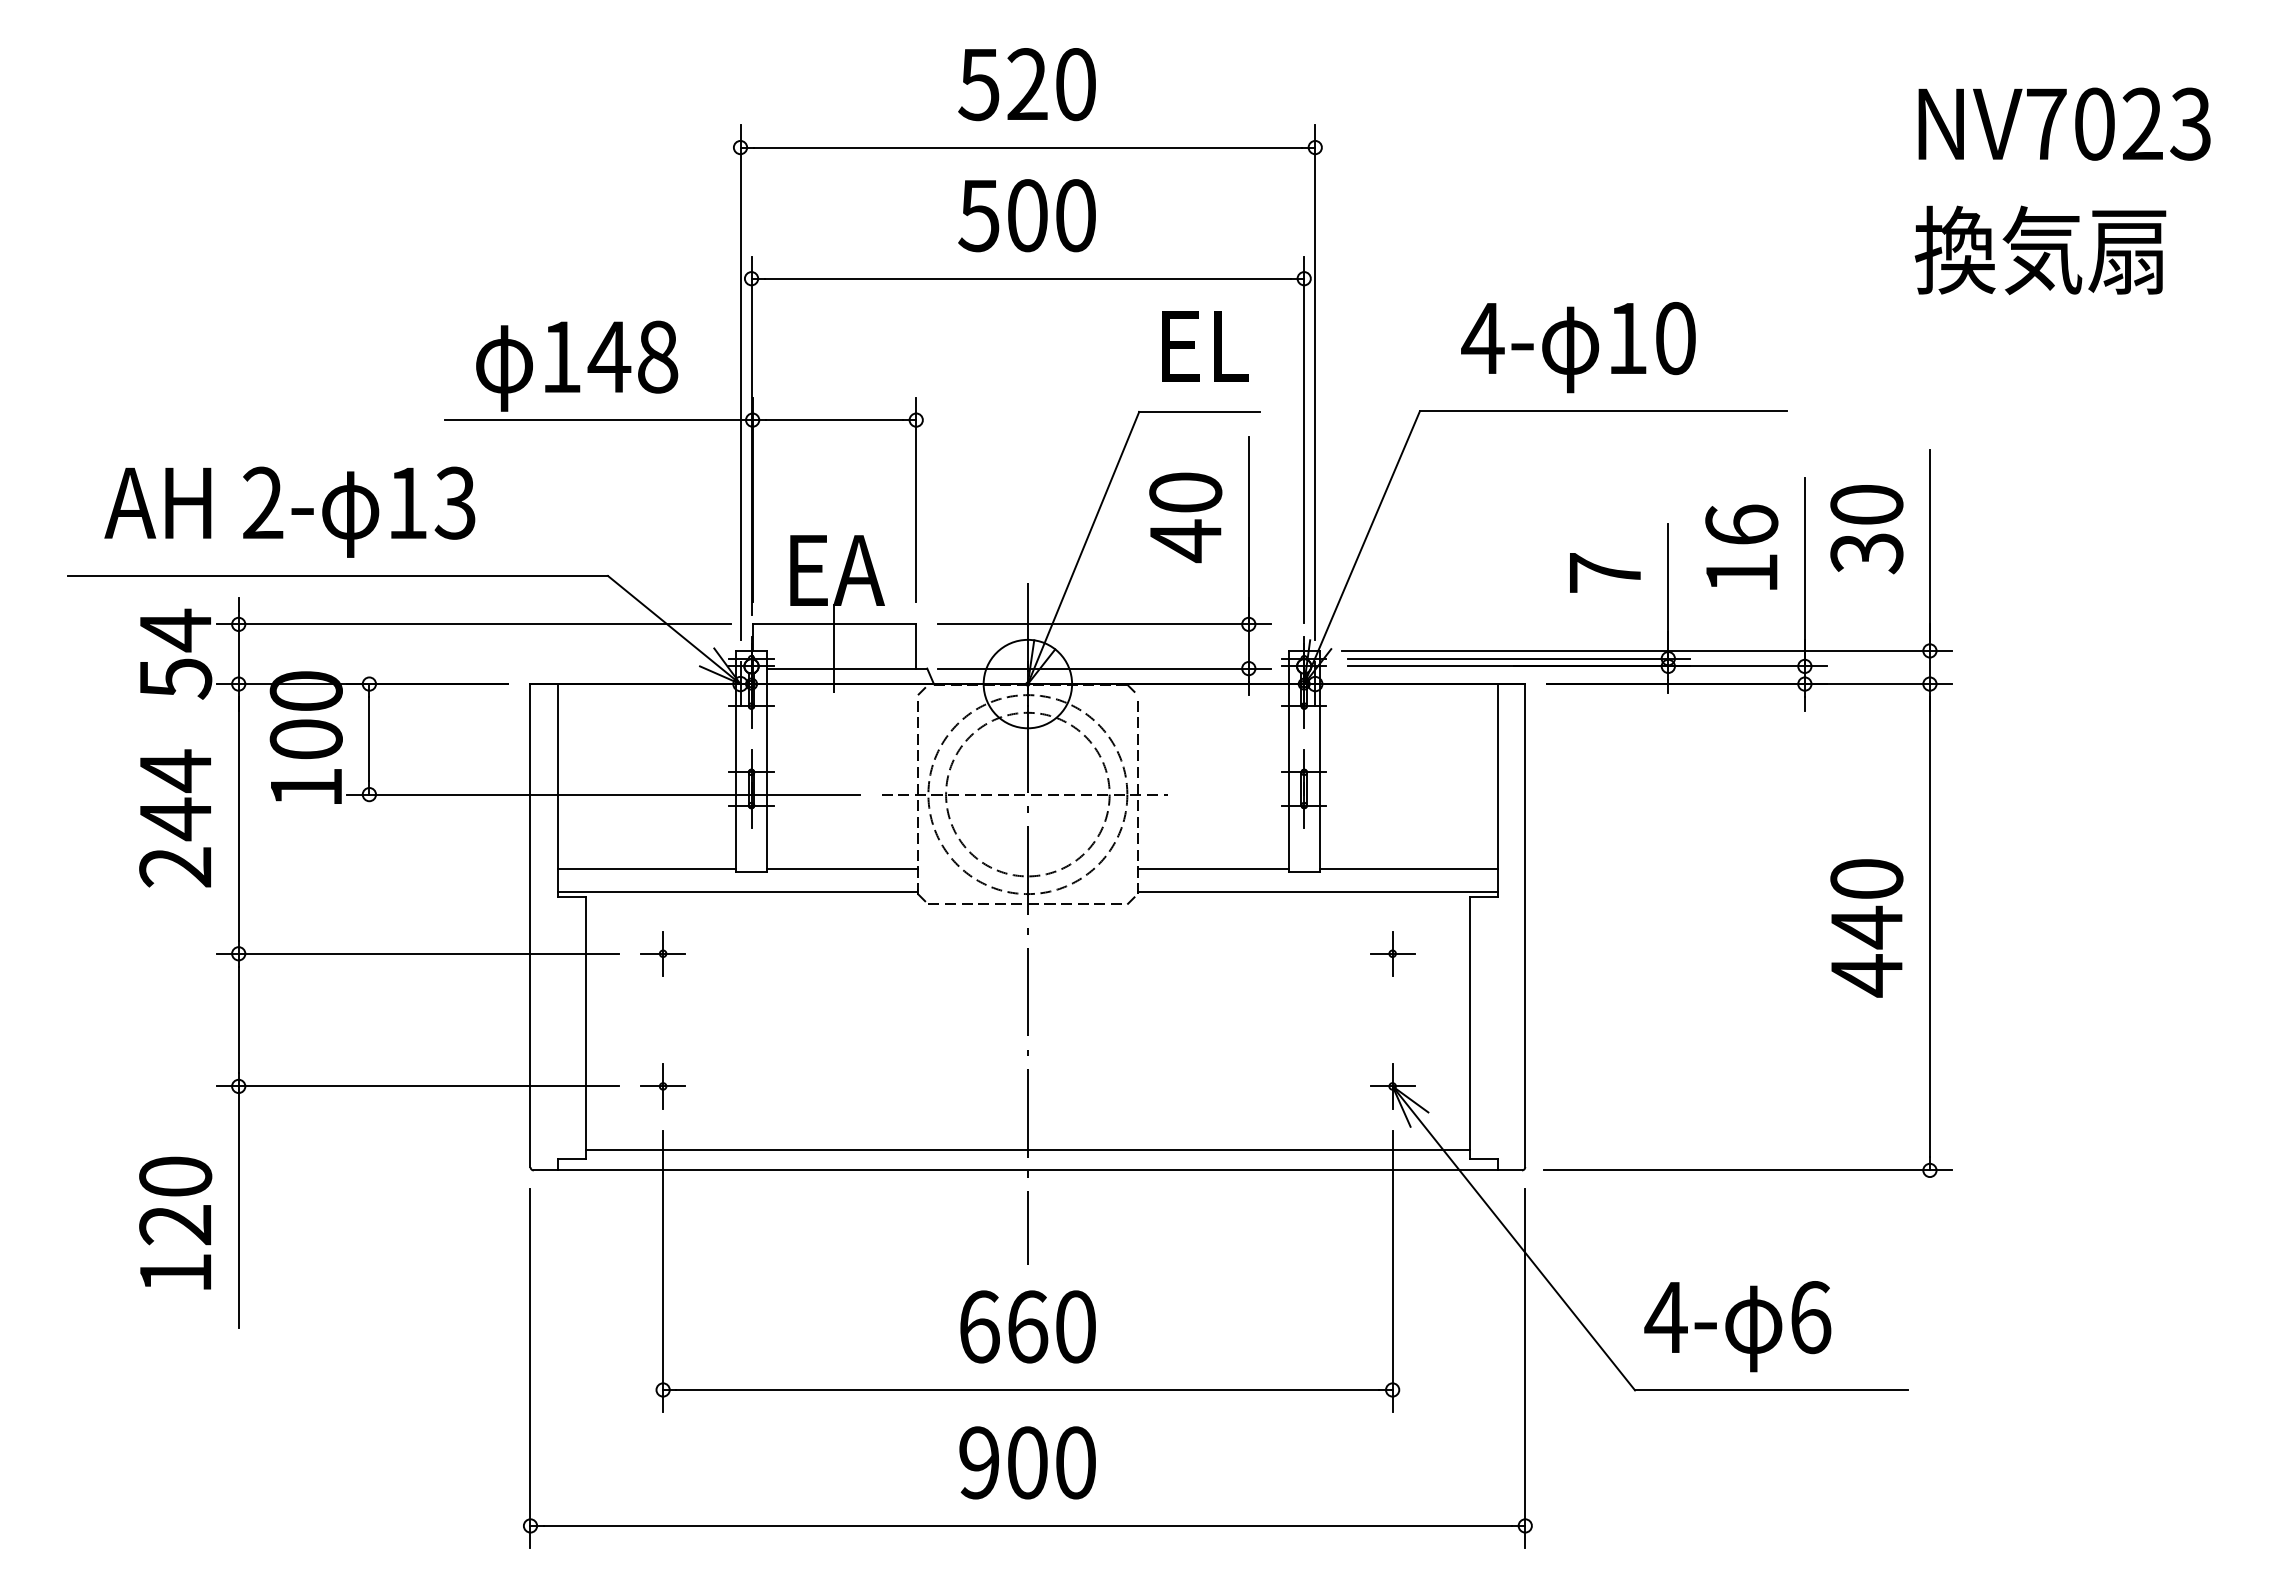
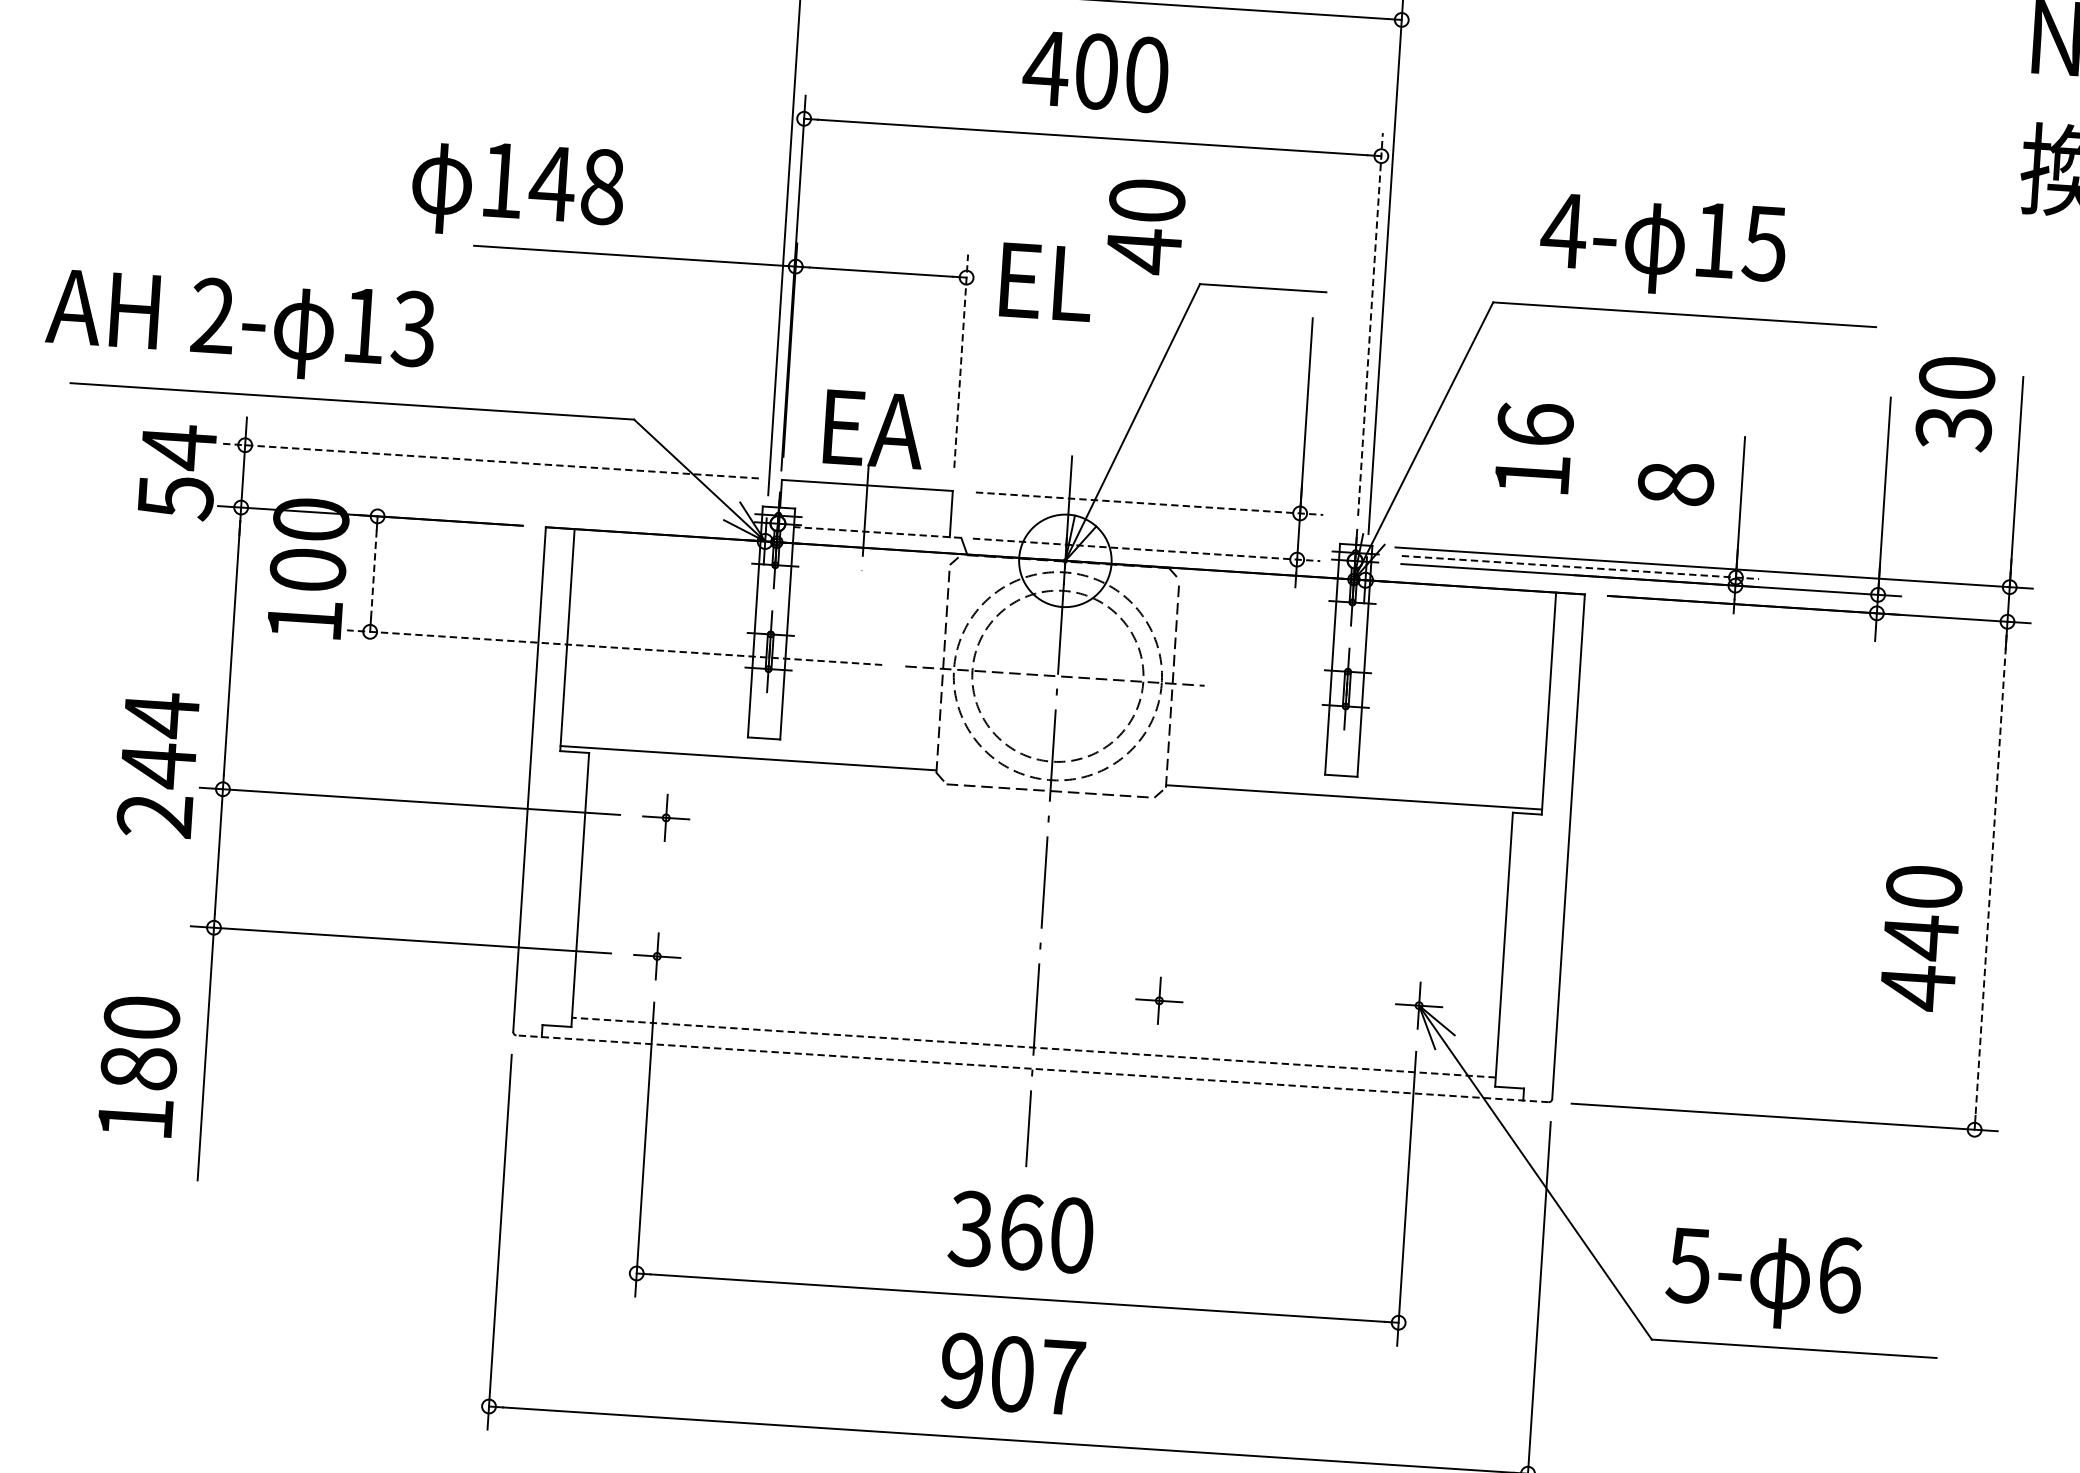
text: (979, 216) -> (1046, 69), 500 -> 400
text: (1674, 338) -> (1764, 243), 10 -> 15
text: (1205, 346) -> (1046, 282), moved
text: (577, 365) -> (518, 190), moved
line: (1304, 439) -> (1370, 324), solid -> dashed
line: (916, 499) -> (961, 360), solid -> dashed
text: (289, 511) -> (240, 326), moved
text: (1185, 517) -> (1145, 226), moved
text: (1866, 529) -> (1955, 403), moved
text: (1741, 546) -> (1533, 446), moved
text: (1604, 572) -> (1675, 483), 7 -> 8
line: (473, 624) -> (490, 461), solid -> dashed
line: (1105, 624) -> (1150, 503), solid -> dashed
line: (1519, 658) -> (1580, 567), solid -> dashed
line: (846, 668) -> (876, 532), solid -> dashed
line: (1105, 668) -> (1147, 549), solid -> dashed
line: (369, 739) -> (374, 574), solid -> dashed
line: (602, 794) -> (613, 647), solid -> dashed
text: (174, 818) -> (157, 764), moved
line: (646, 869) -> (654, 728), removed
line: (842, 869) -> (859, 741), removed
line: (1213, 869) -> (1246, 767), removed
line: (1408, 869) -> (1450, 780), removed
line: (1929, 927) -> (1990, 875), solid -> dashed
text: (1866, 928) -> (1920, 938), moved
part: (1392, 953) -> (1159, 1000), moved
line: (1027, 1150) -> (1033, 1047), solid -> dashed
line: (1027, 1170) -> (1032, 1068), solid -> dashed
text: (175, 1224) -> (138, 1067), 120 -> 180
text: (1665, 1318) -> (1688, 1266), 4- -> 5-
text: (978, 1326) -> (970, 1228), 660 -> 360
text: (1076, 1462) -> (1063, 1377), 900 -> 907

